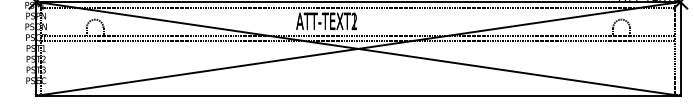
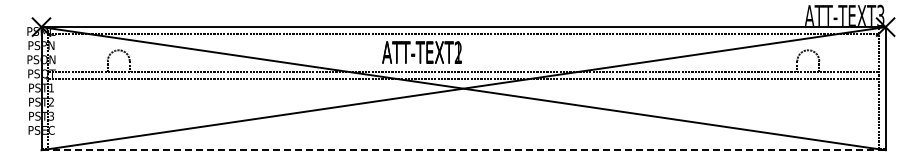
line: (359, 96) -> (464, 150), solid -> dashed

